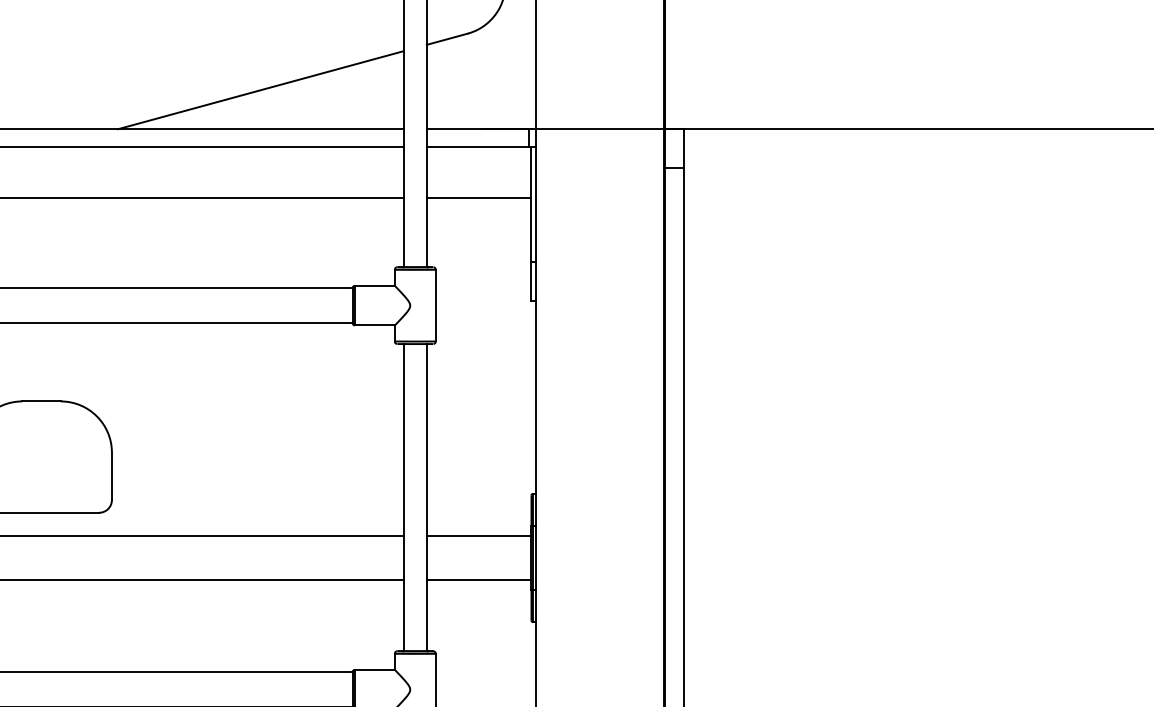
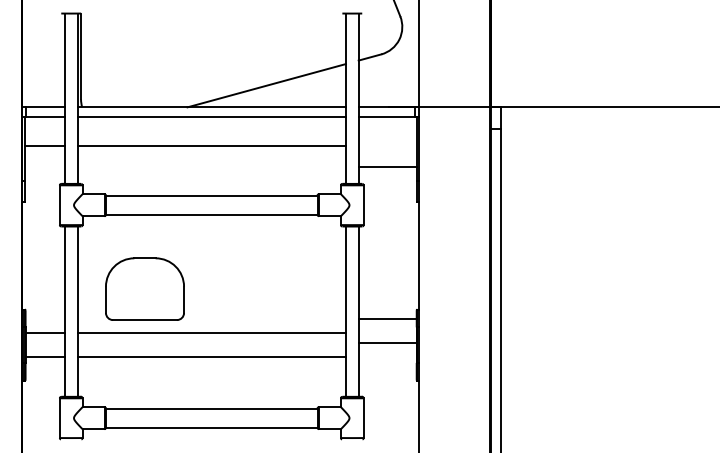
line: (478, 197) -> (387, 166), moved
line: (478, 536) -> (387, 319), moved
line: (478, 580) -> (387, 343), moved

